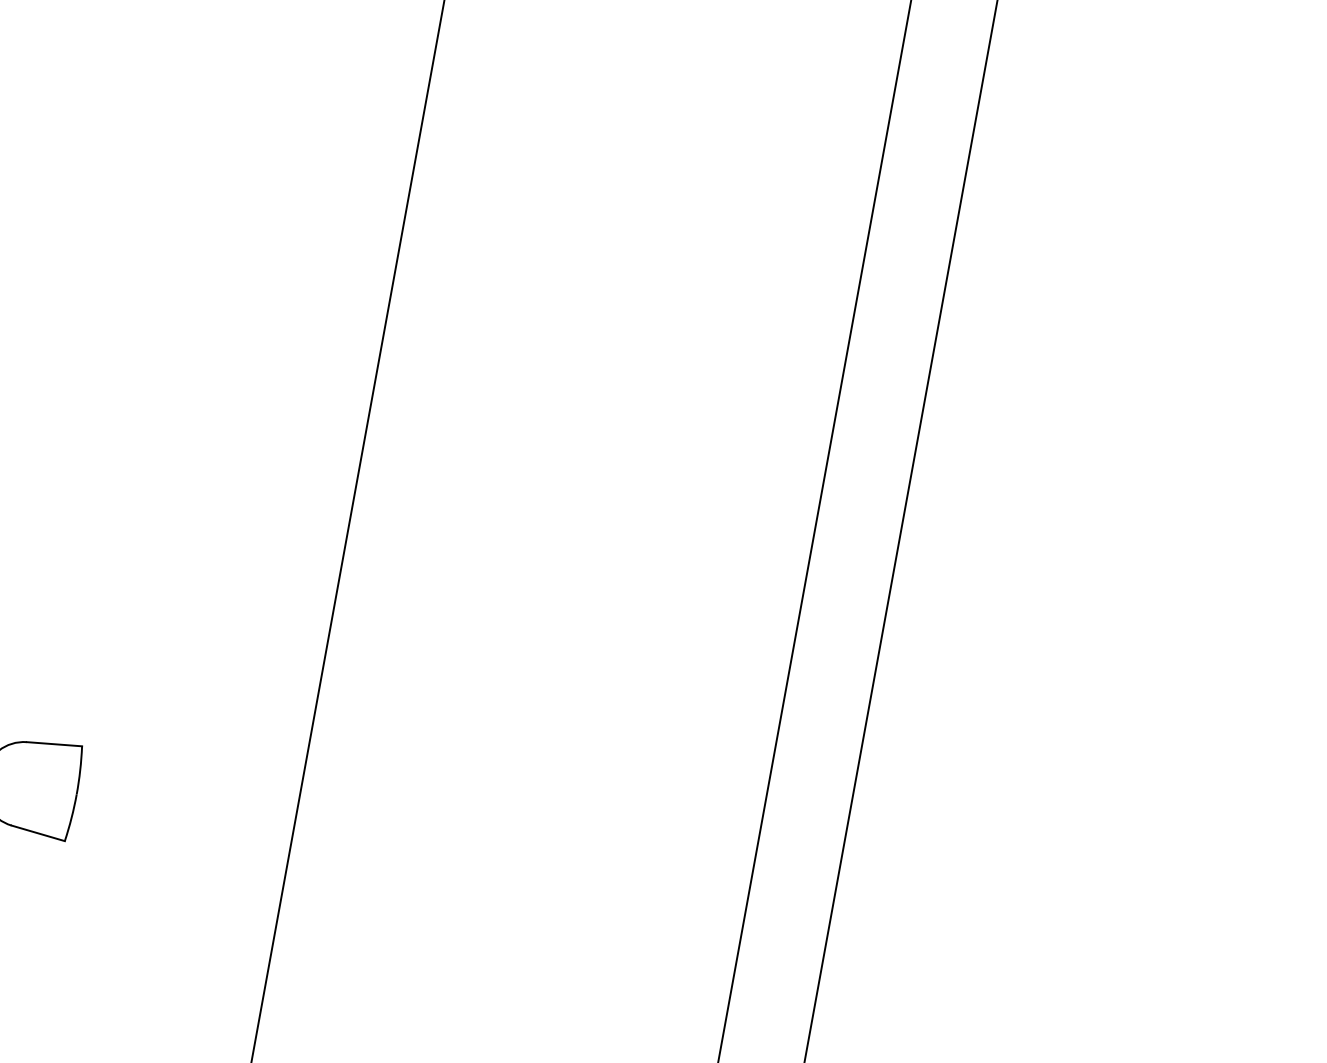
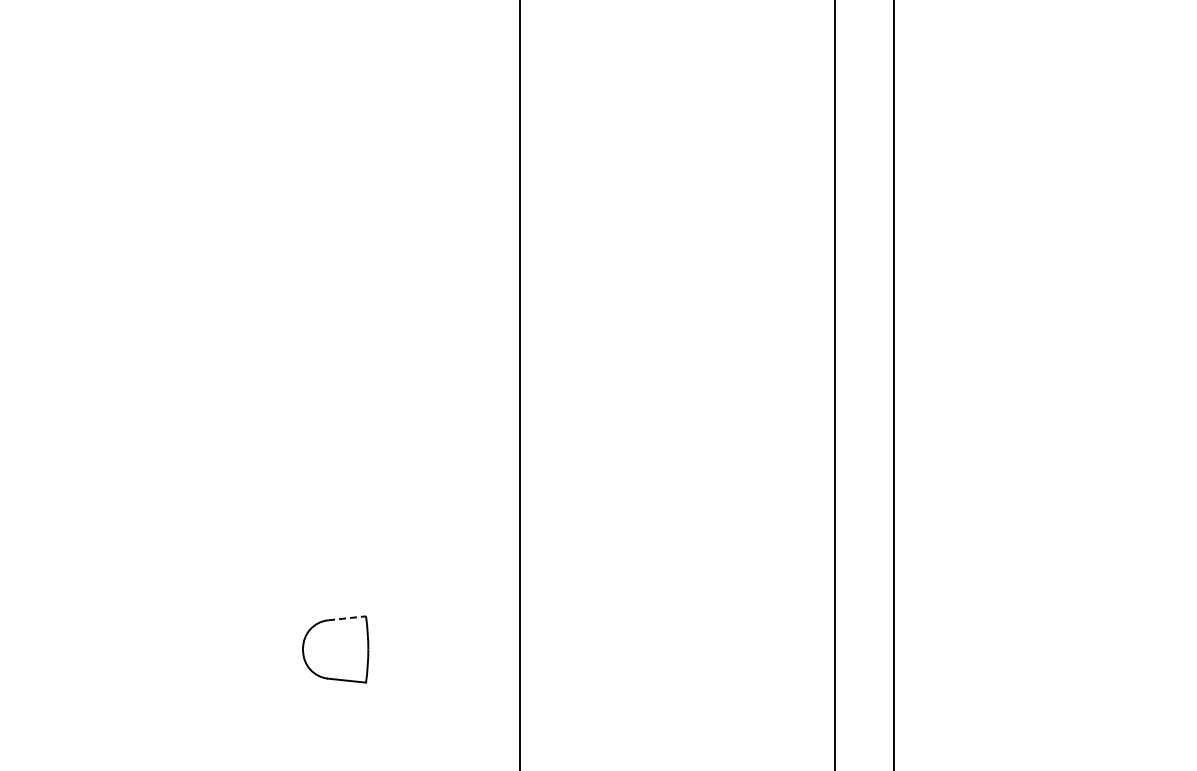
line: (55, 744) -> (347, 618), solid -> dashed

